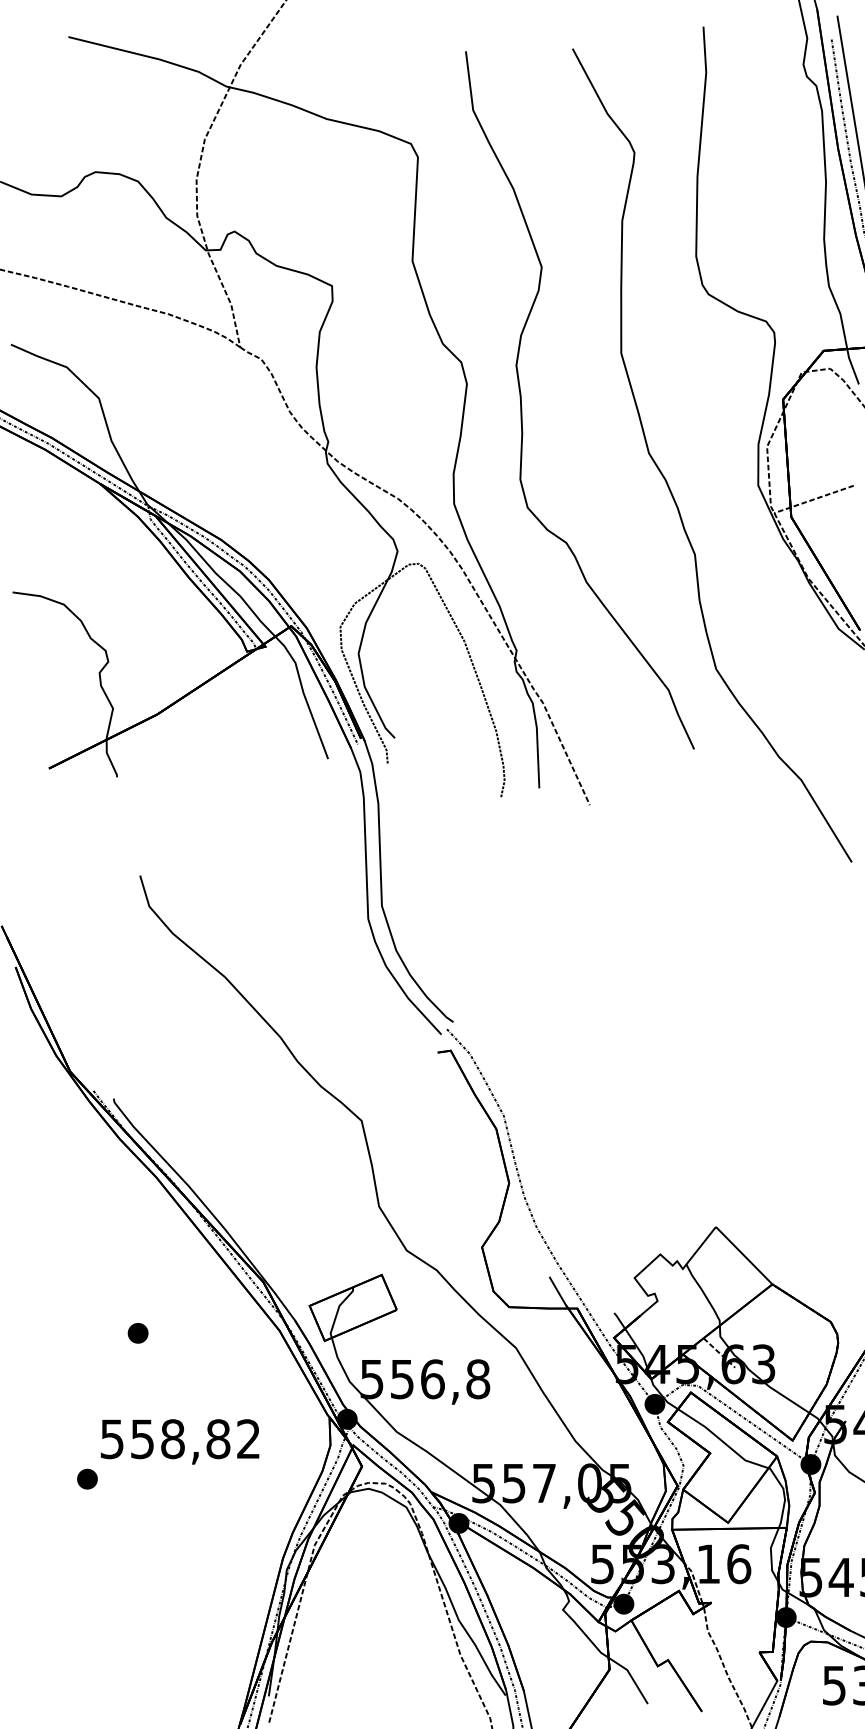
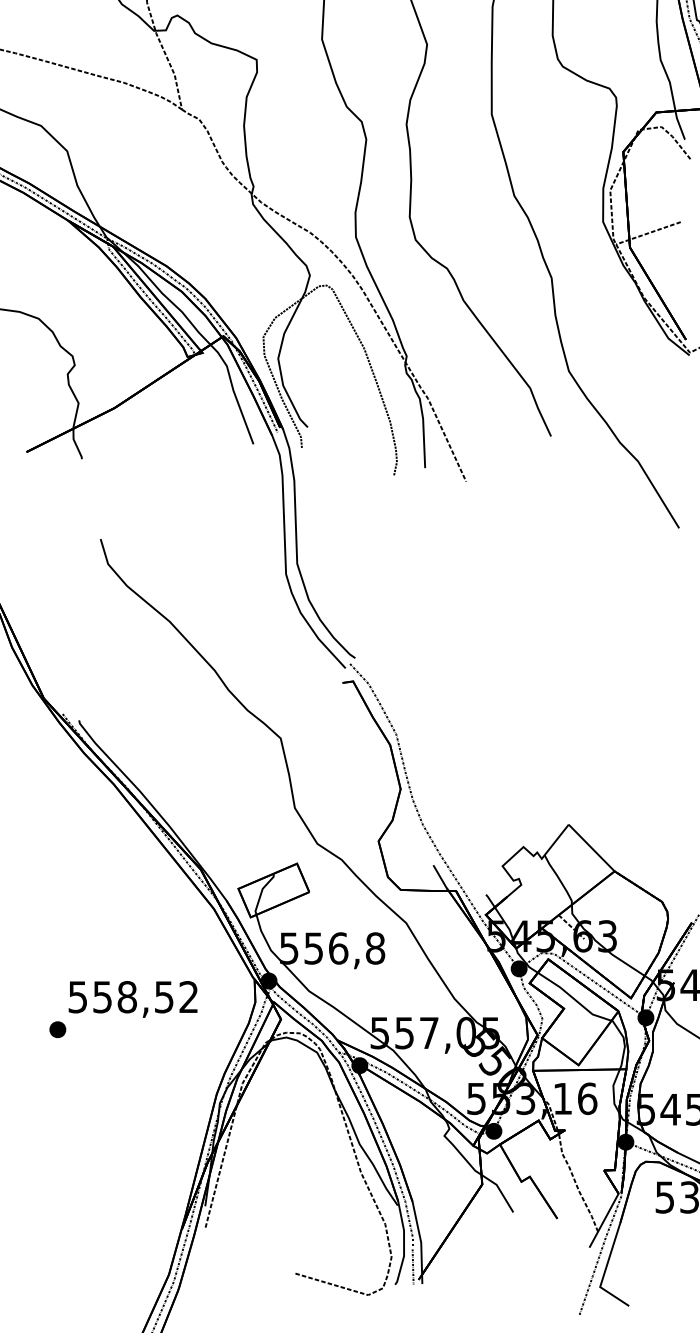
part: (137, 1333) -> (98, 911), removed
text: (218, 1439) -> (164, 997), 558,82 -> 558,52

